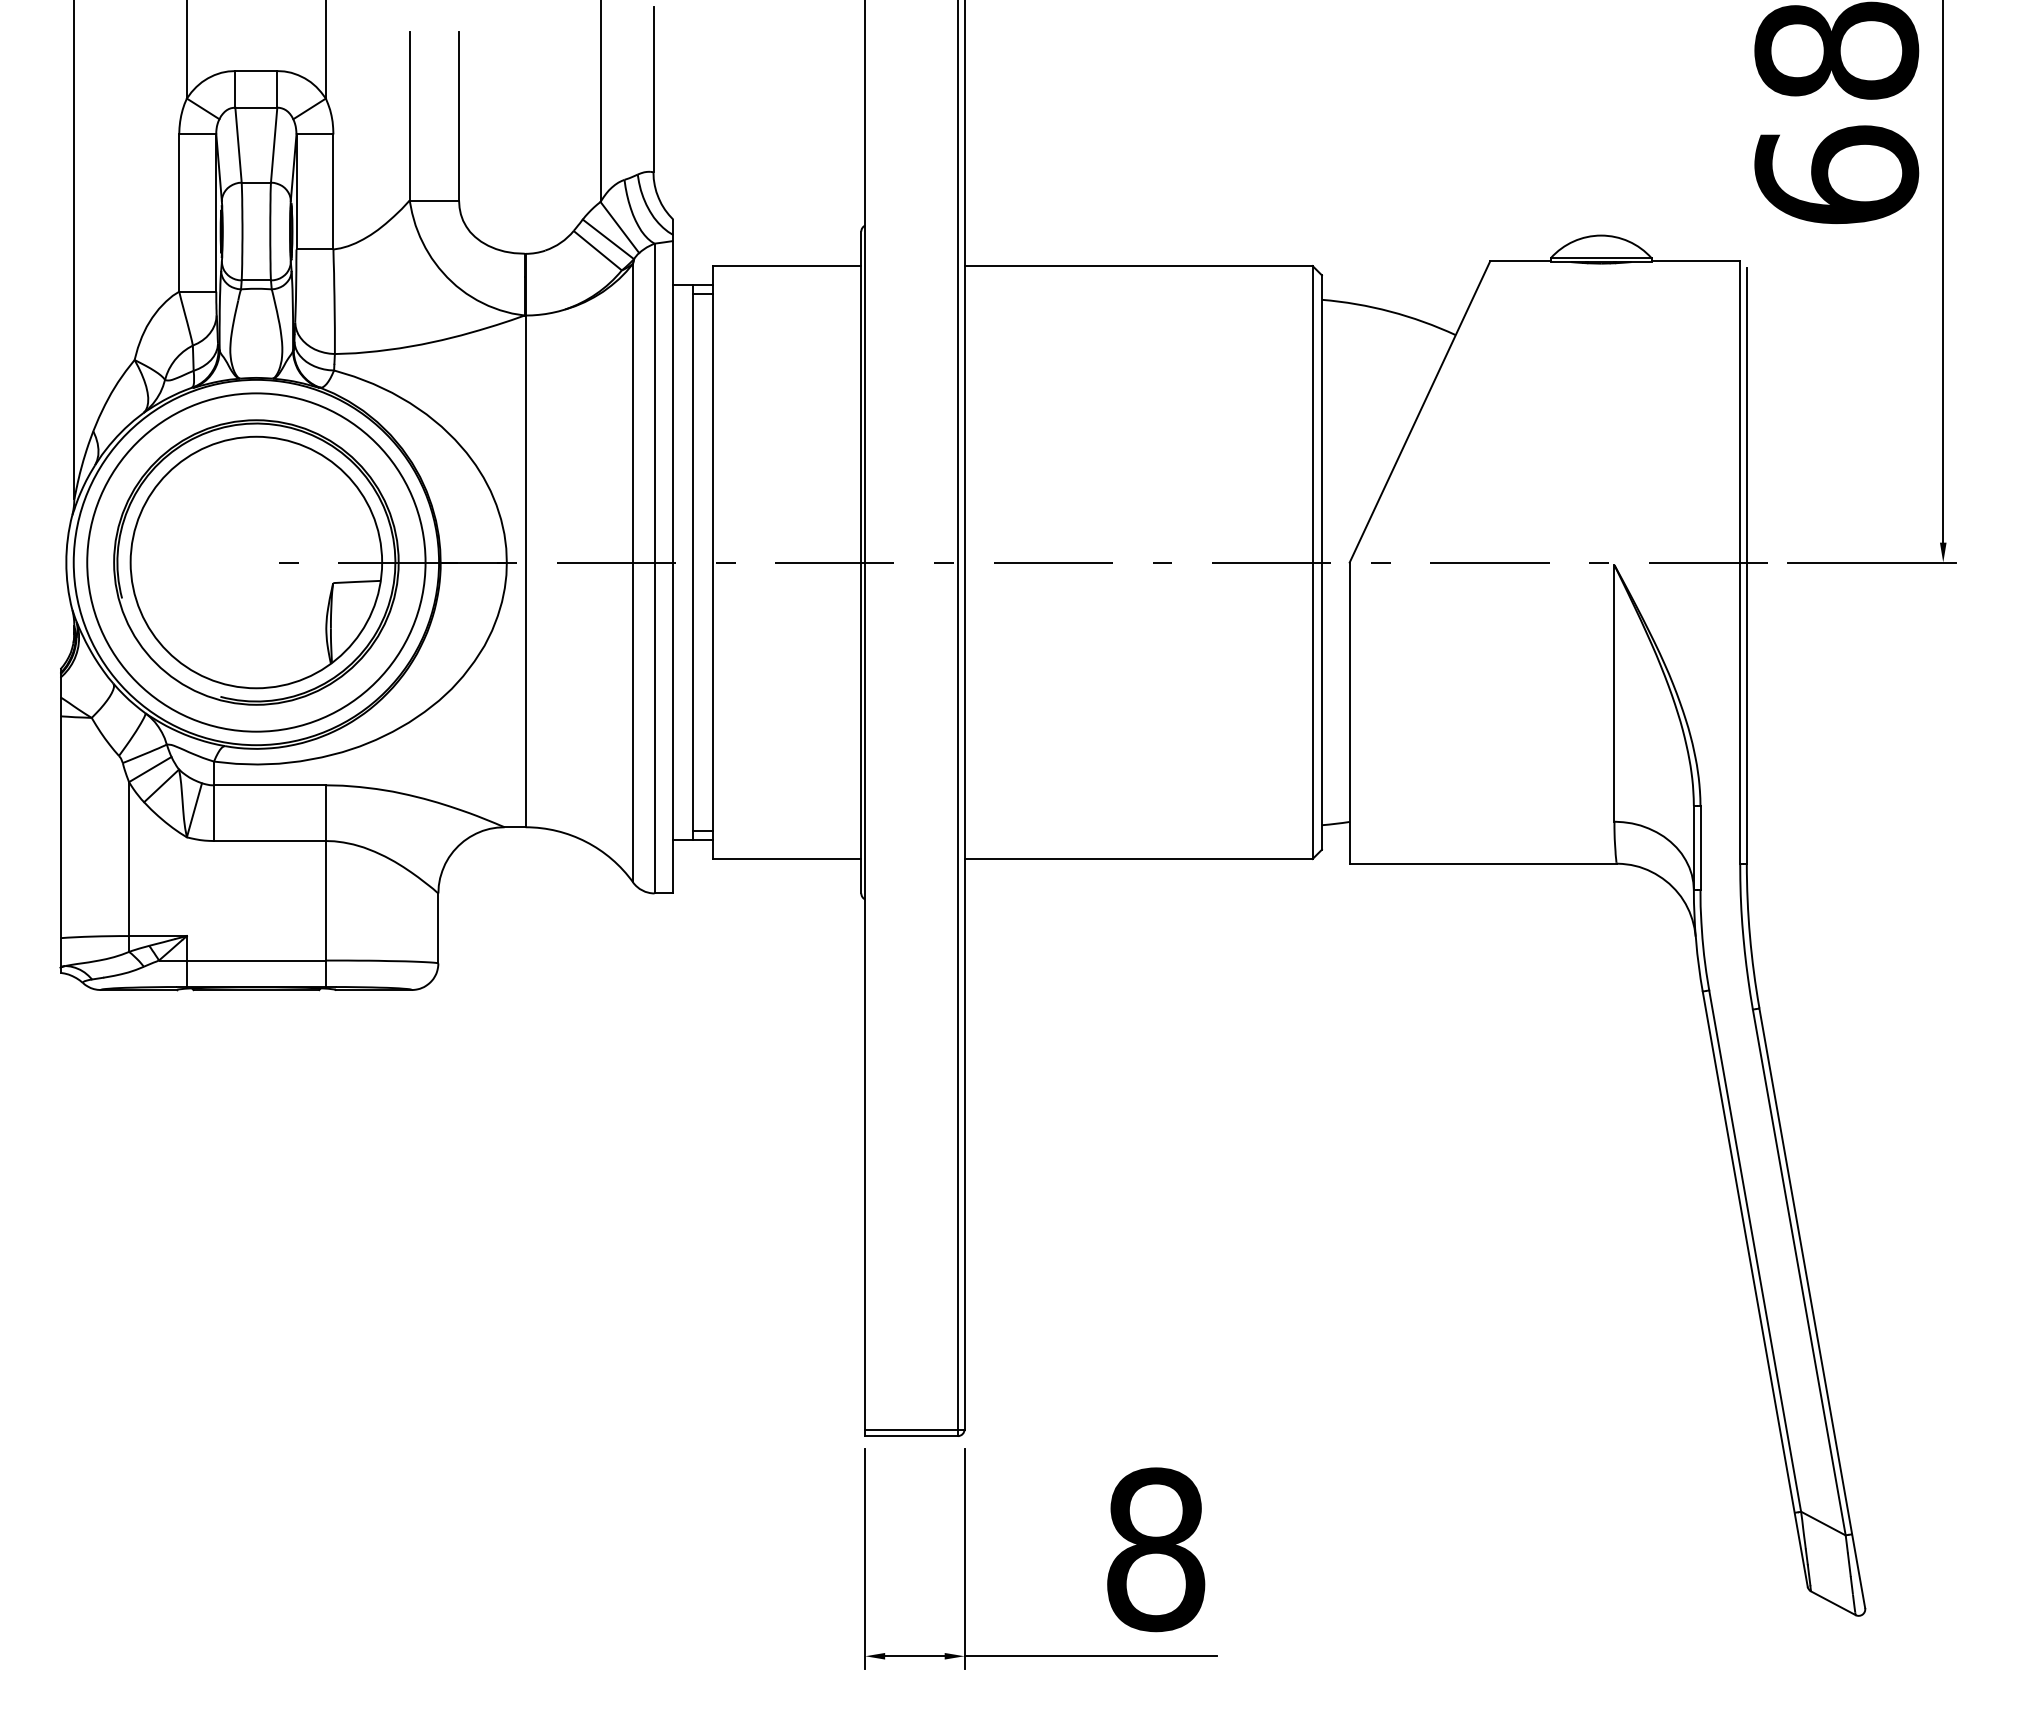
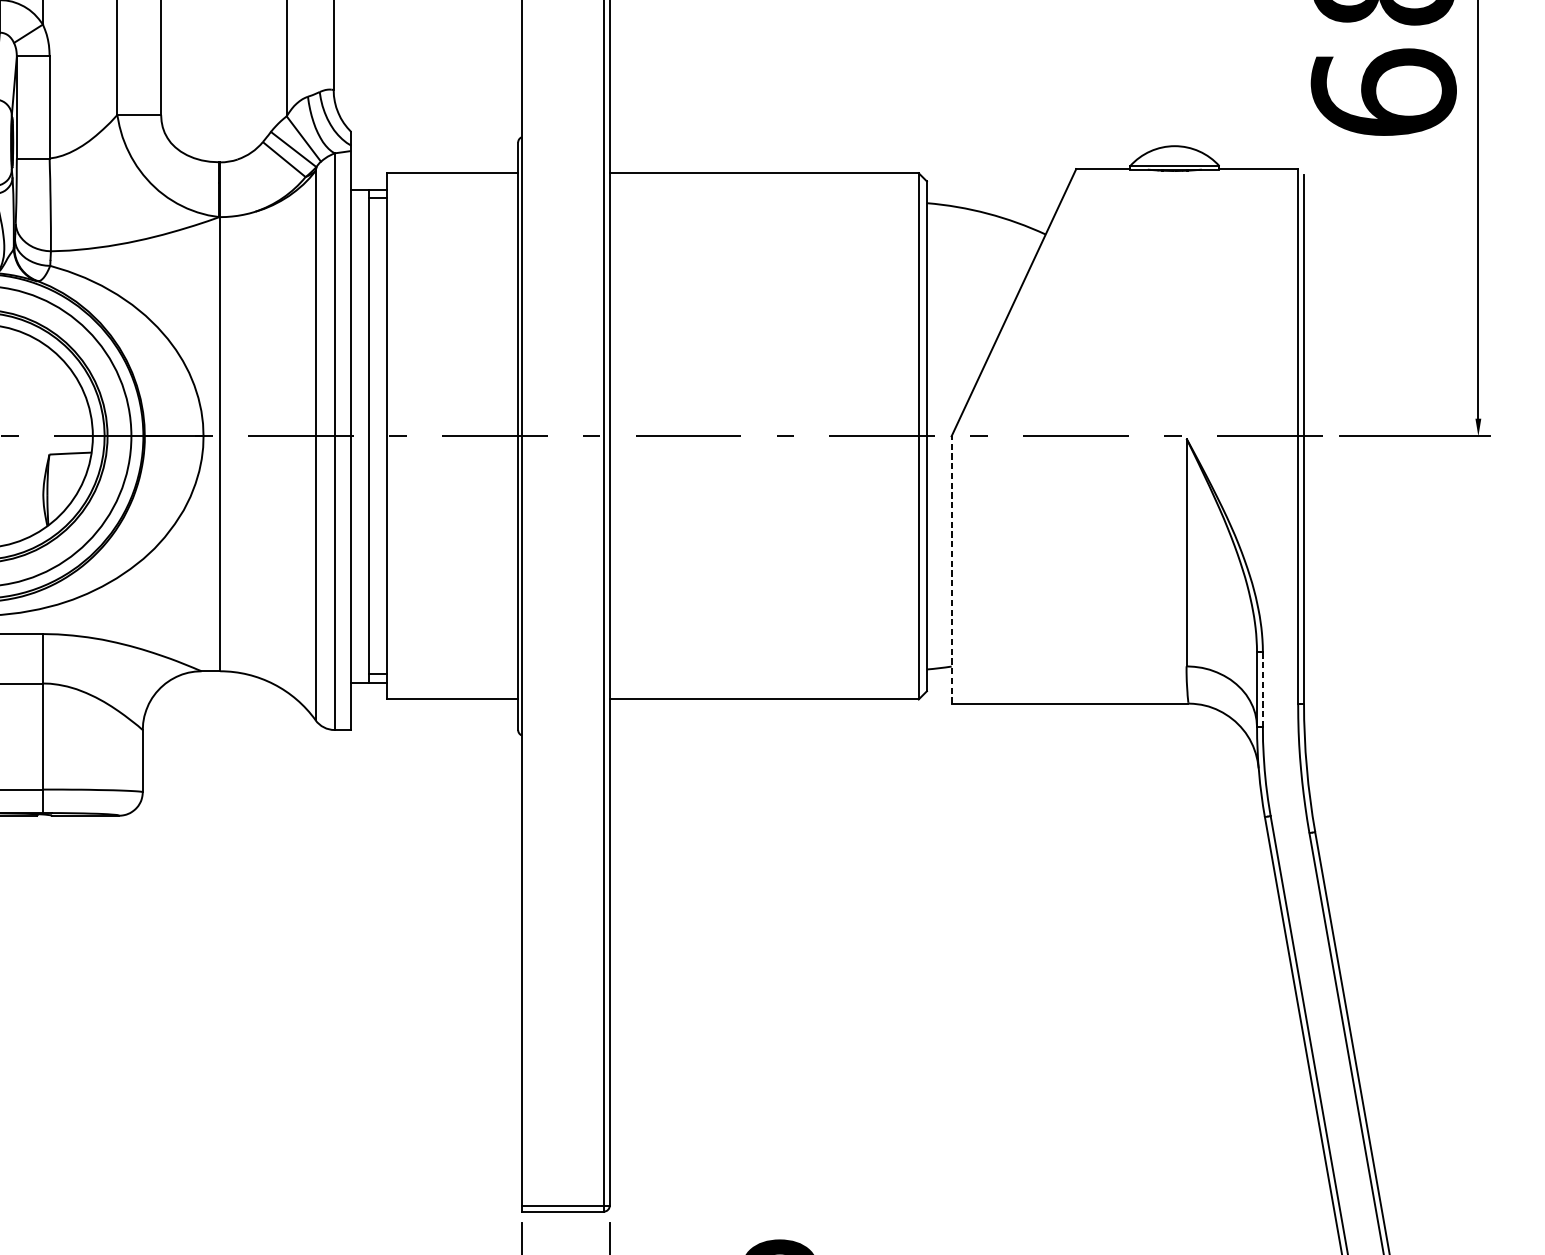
line: (1349, 713) -> (951, 570), solid -> dashed
line: (1700, 848) -> (1262, 690), solid -> dashed

